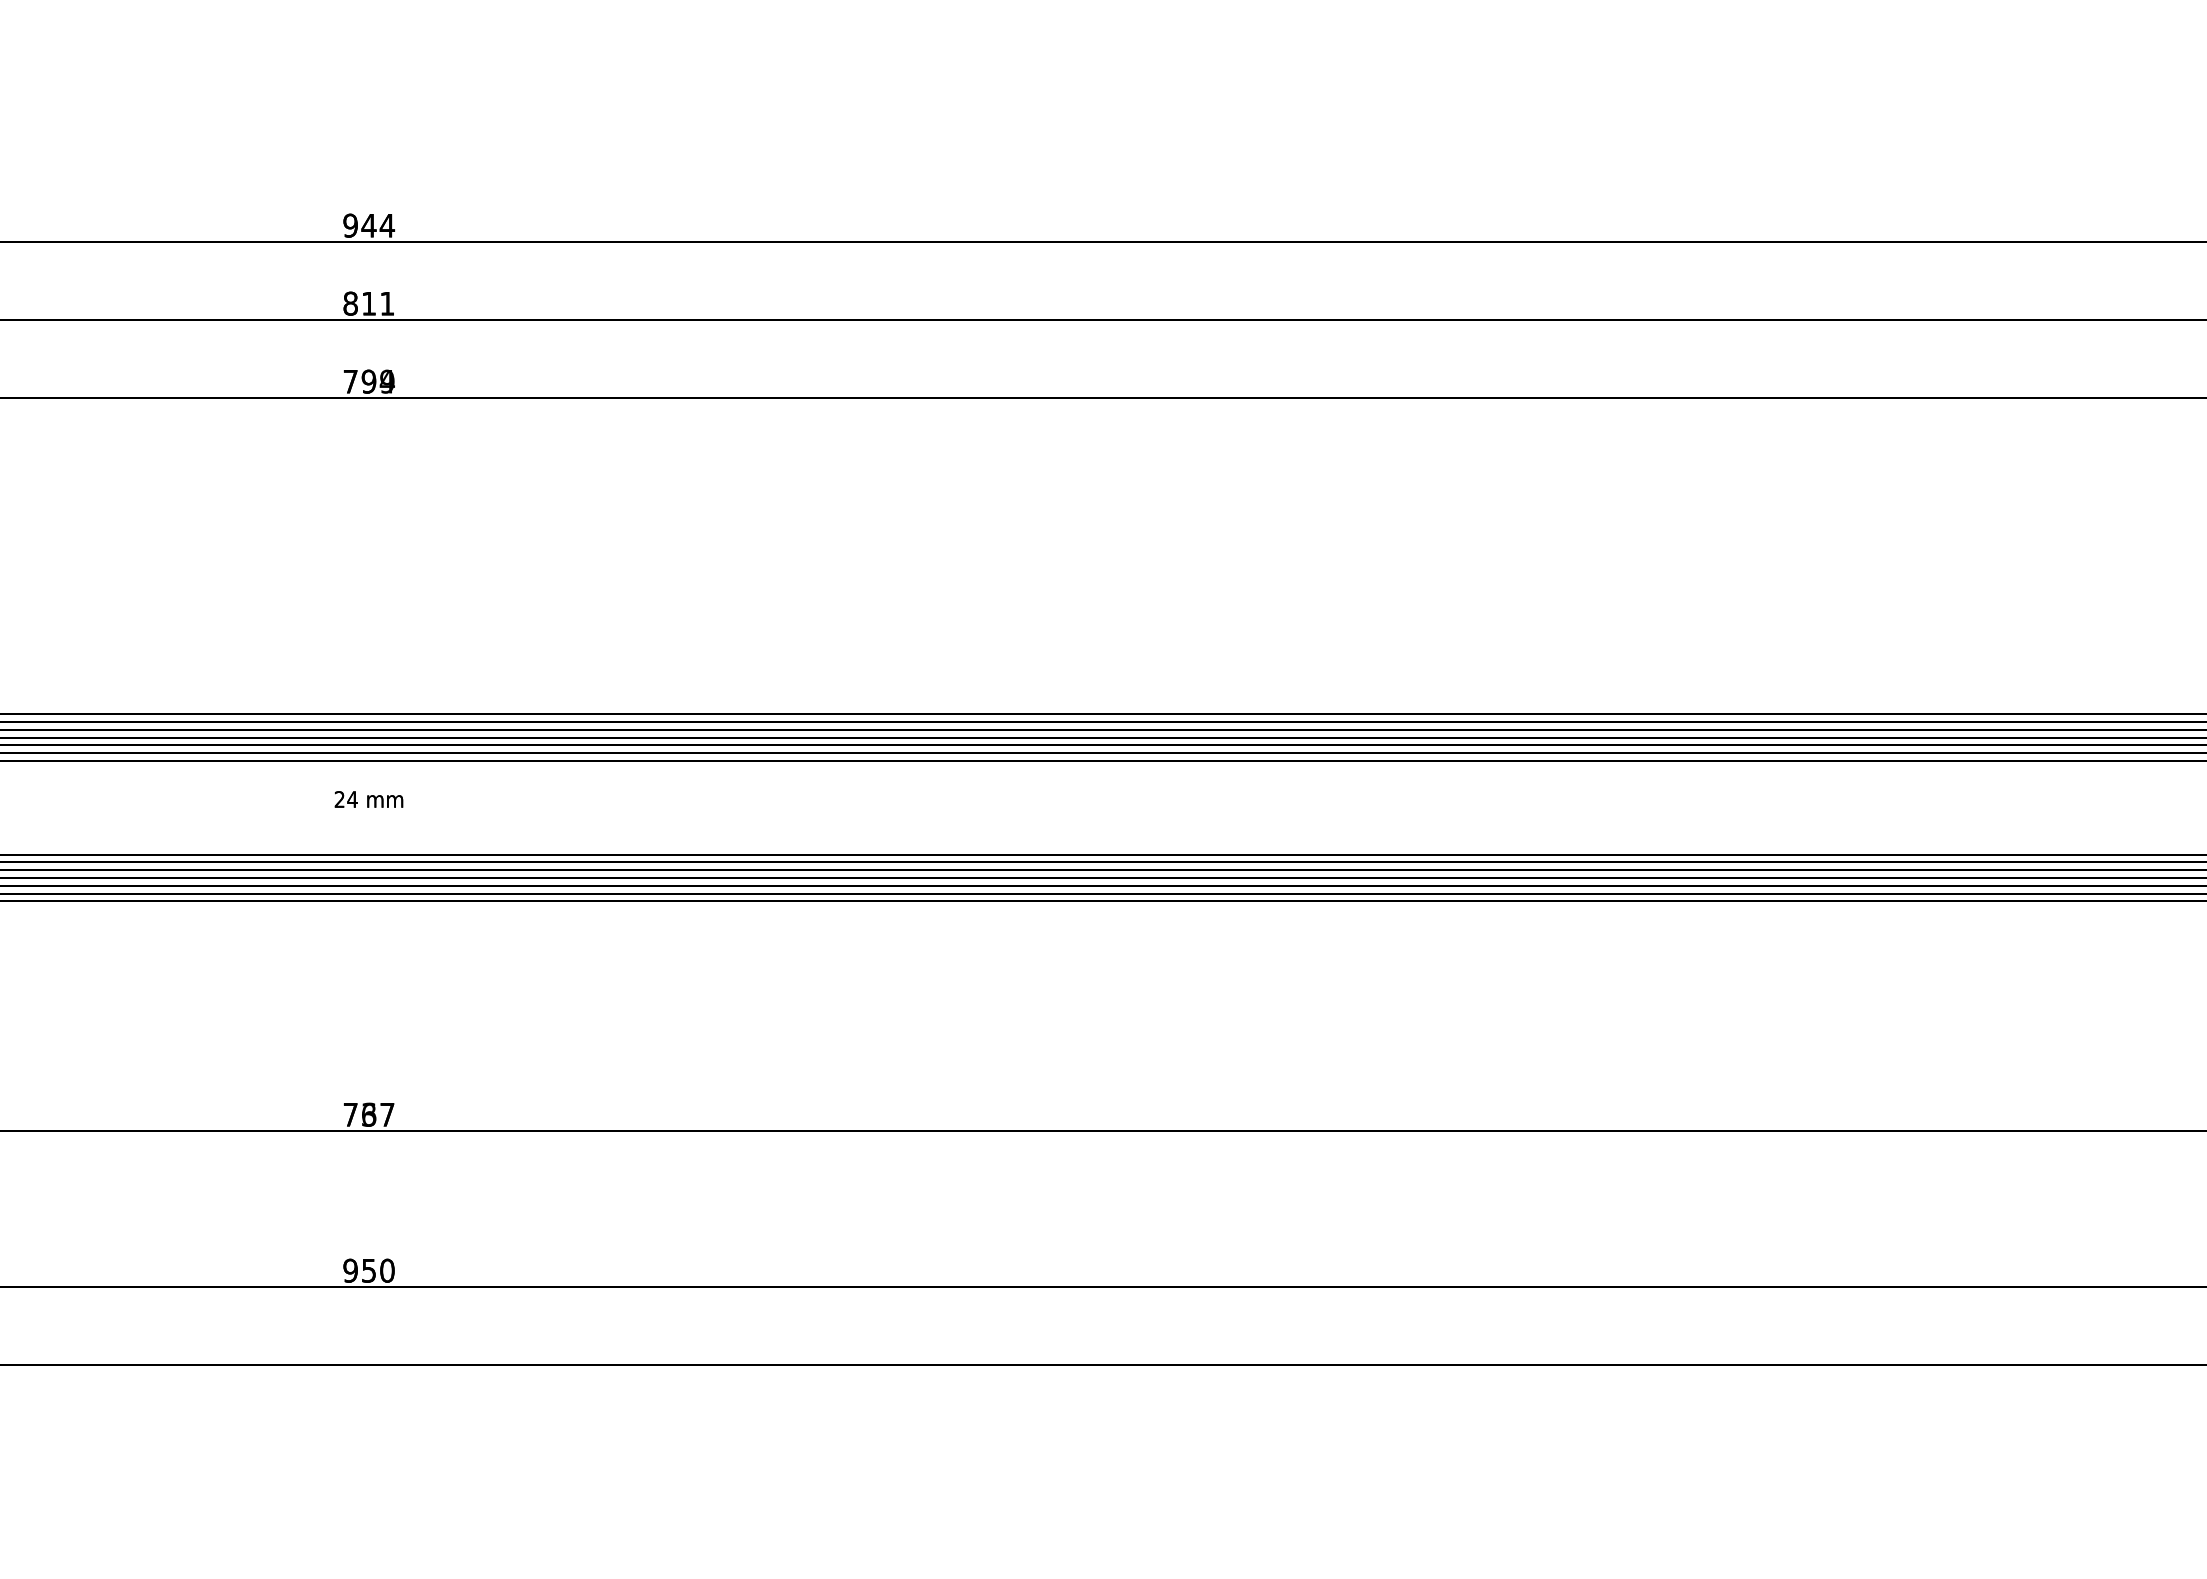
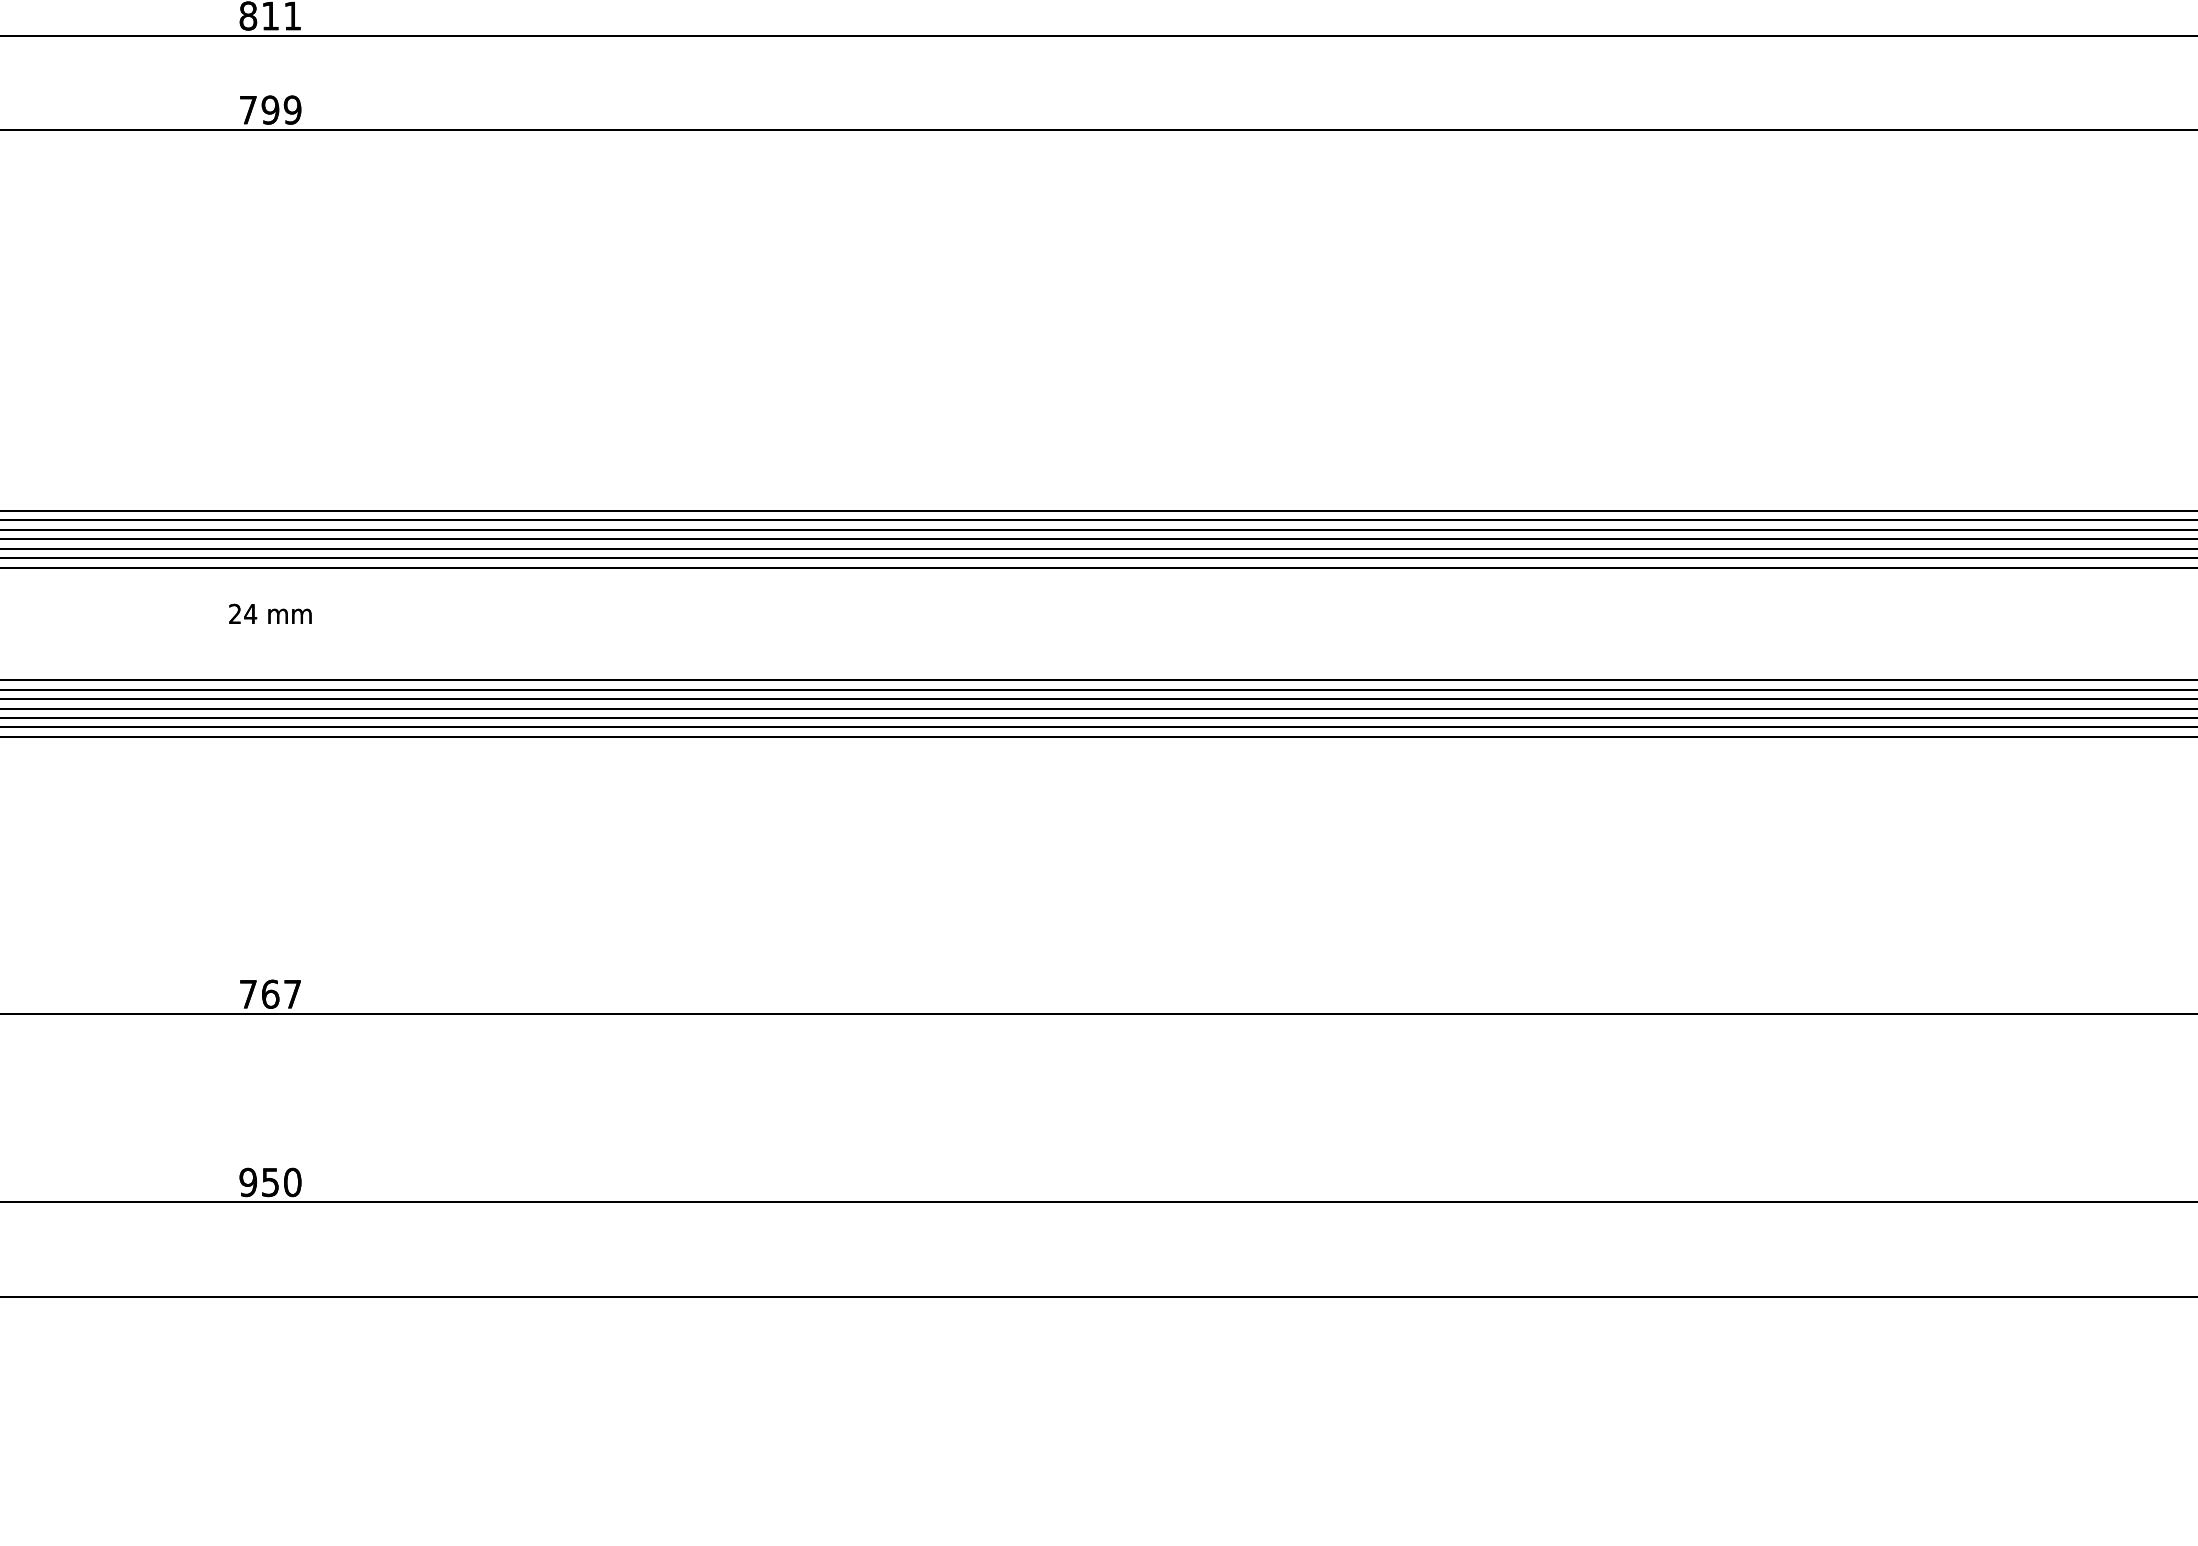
text: (386, 381) -> (291, 109), 794 -> 799
text: (369, 1114) -> (271, 993), 737 -> 767

